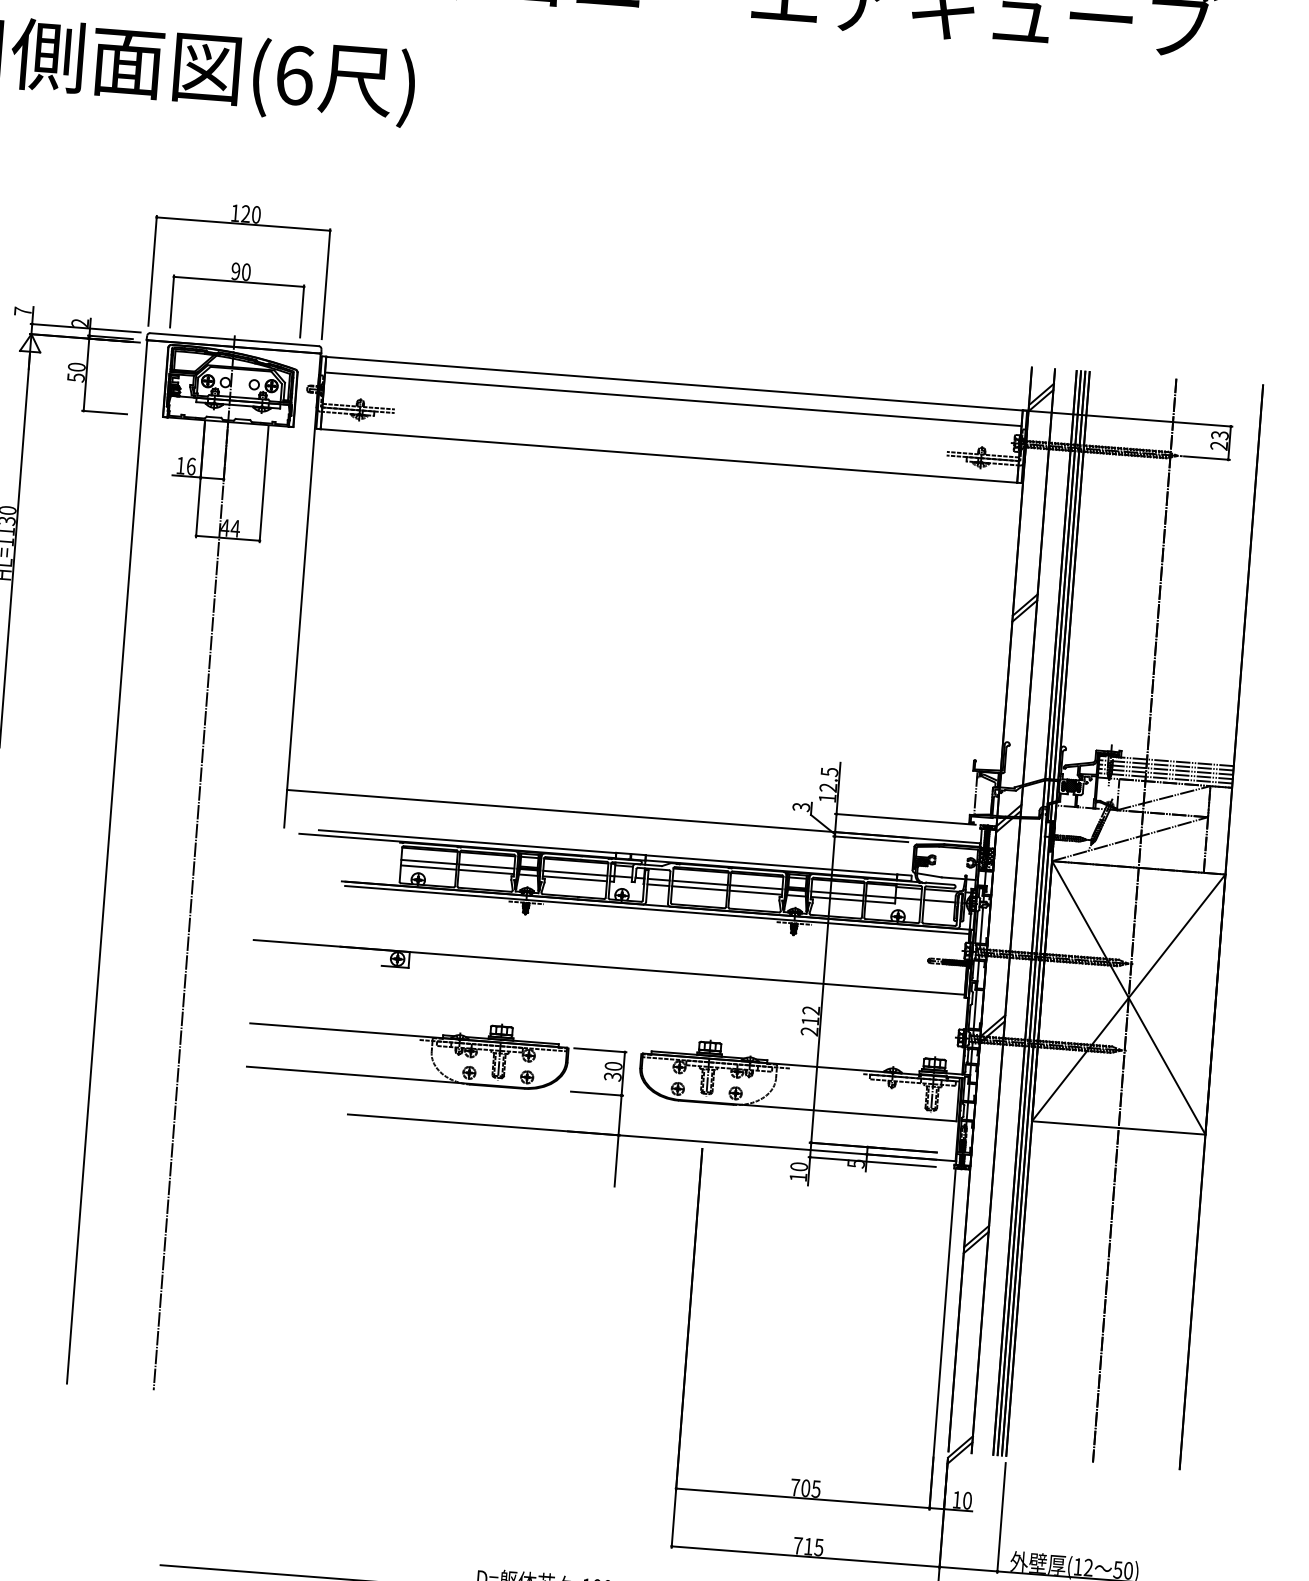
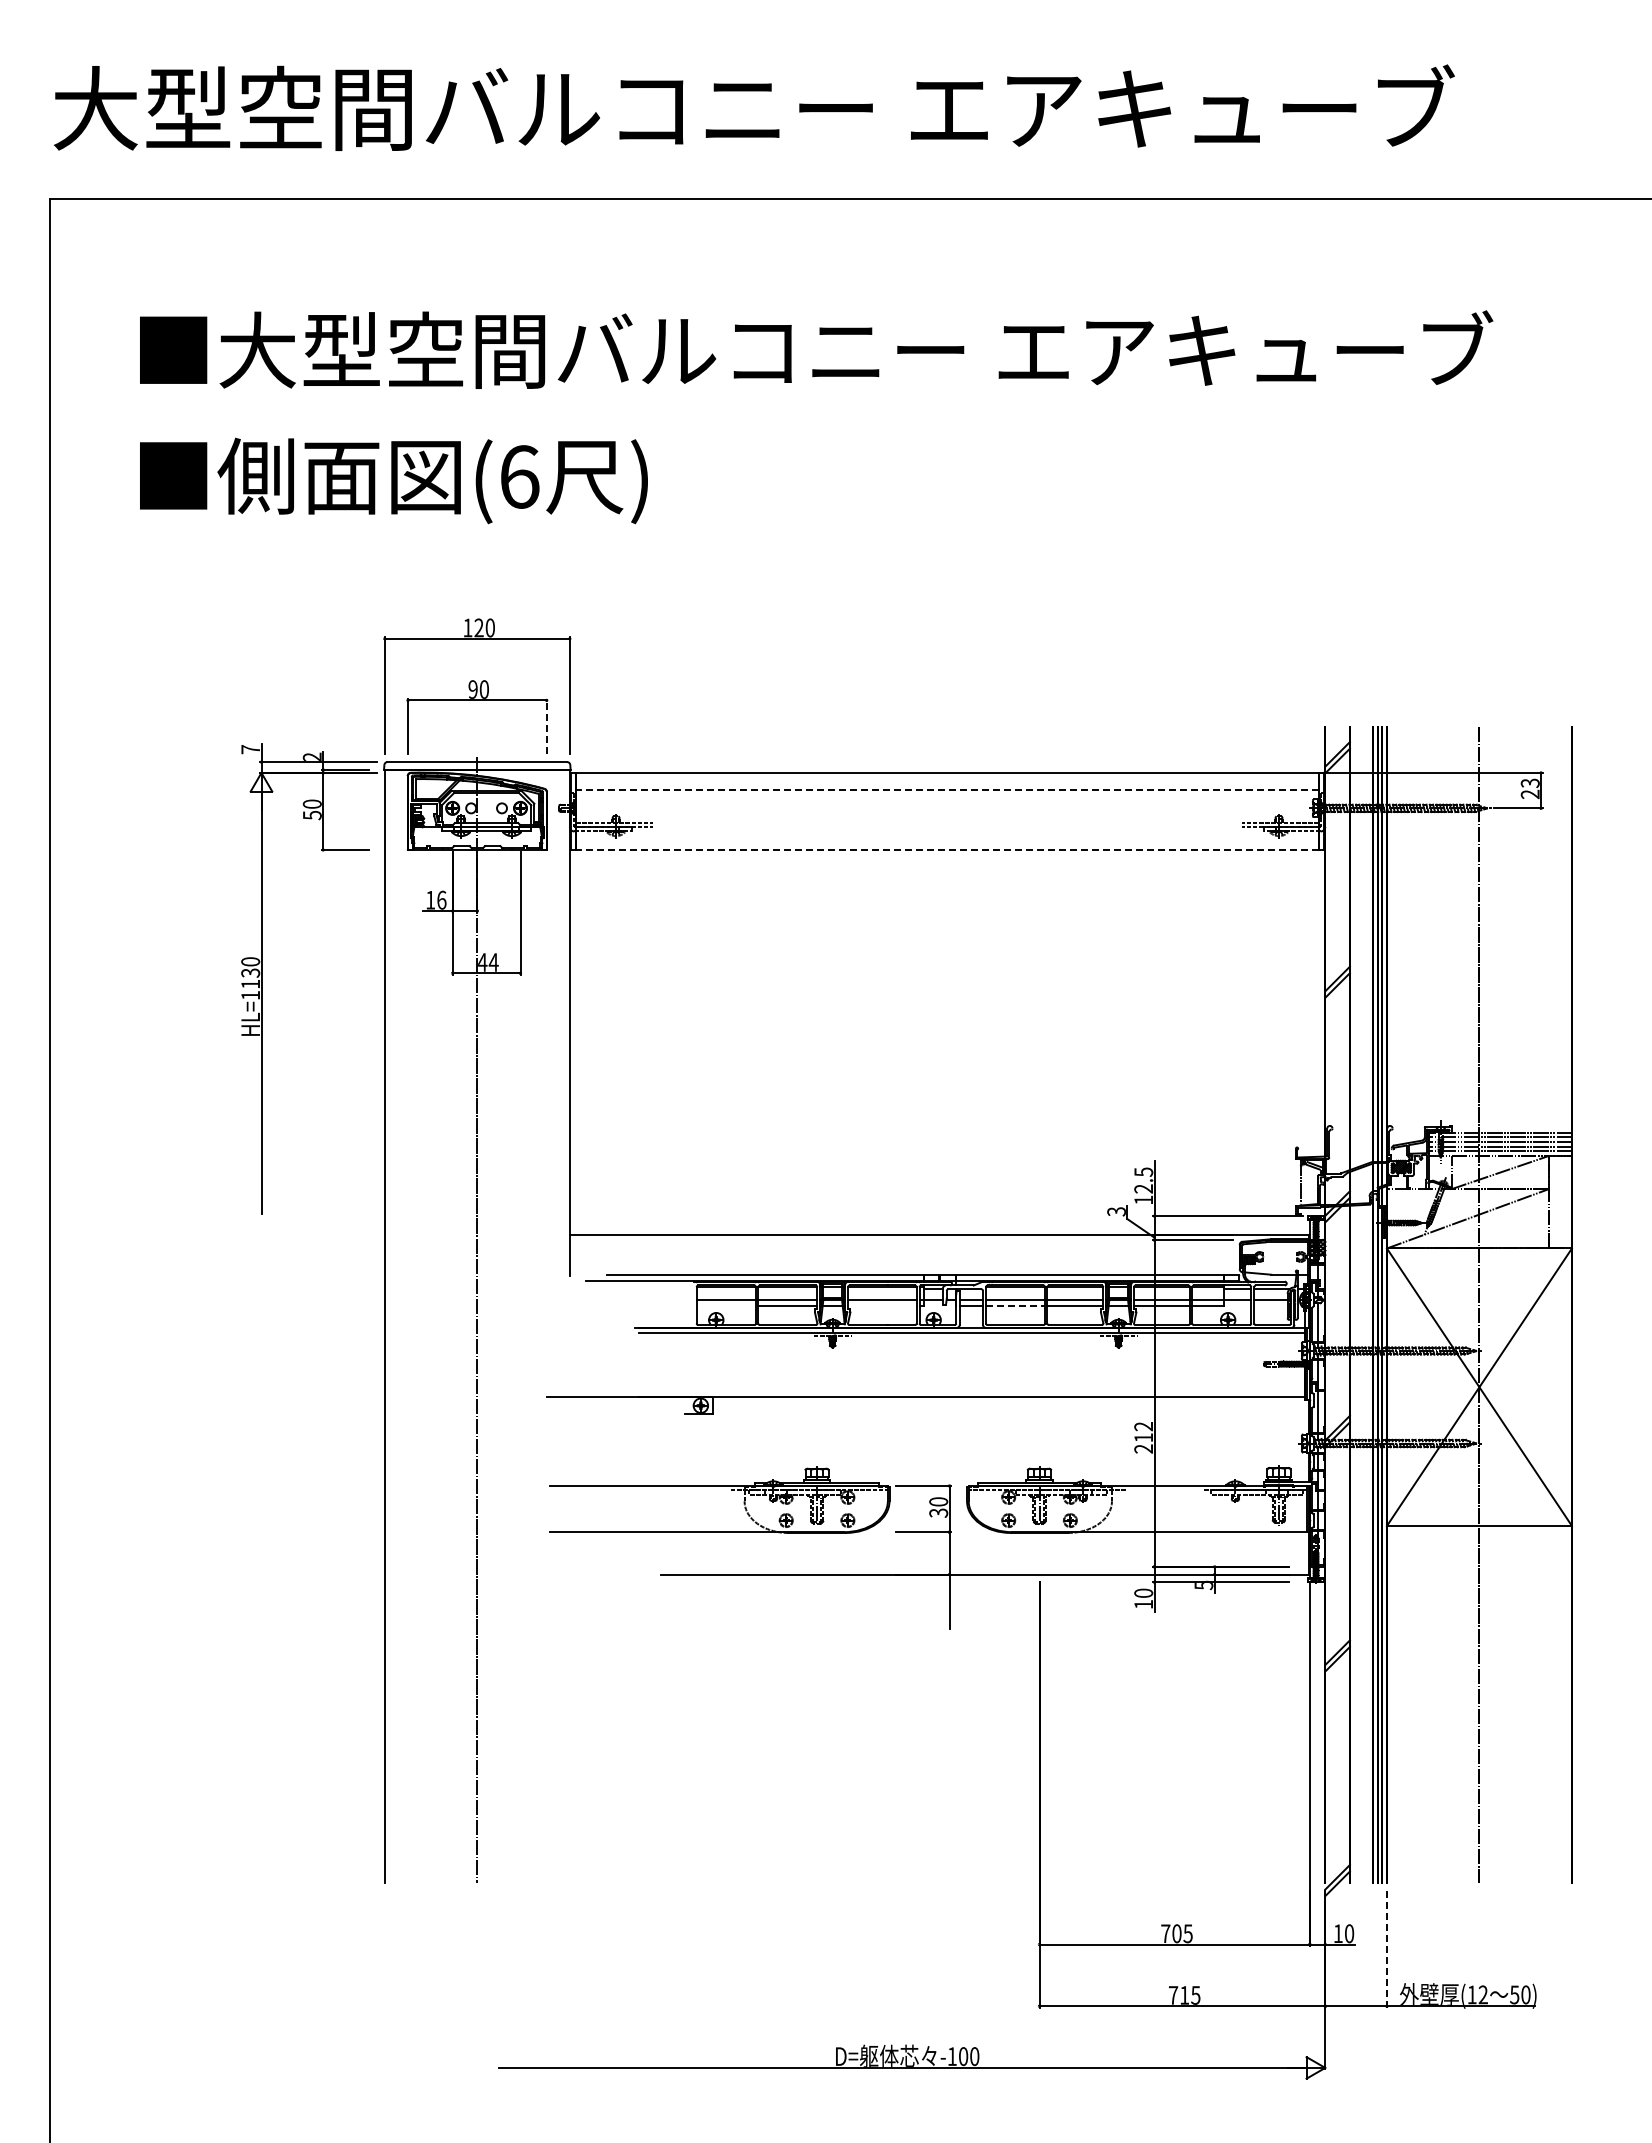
line: (301, 311) -> (546, 726), solid -> dashed
line: (673, 399) -> (947, 789), solid -> dashed
line: (668, 456) -> (947, 850), solid -> dashed
line: (427, 867) -> (725, 1306), removed
line: (575, 879) -> (882, 1306), removed
line: (700, 888) -> (1016, 1306), solid -> dashed
line: (1001, 1518) -> (1386, 1949), solid -> dashed

